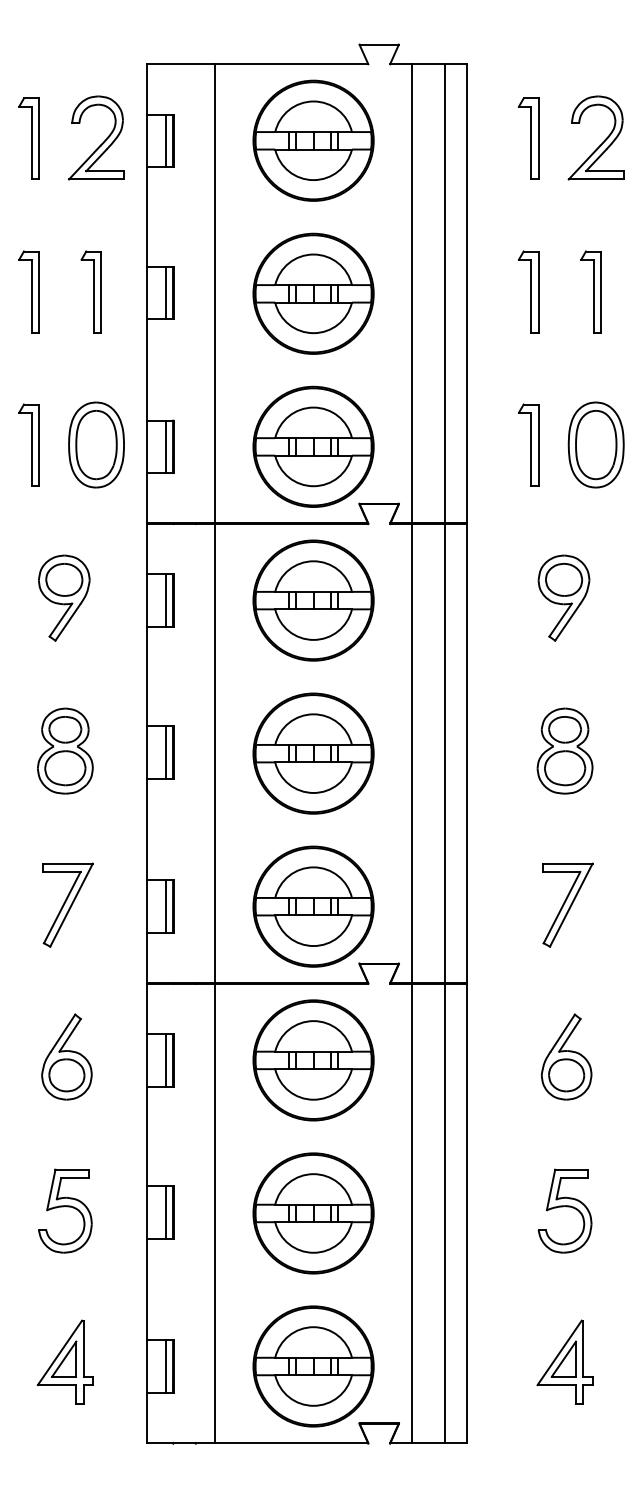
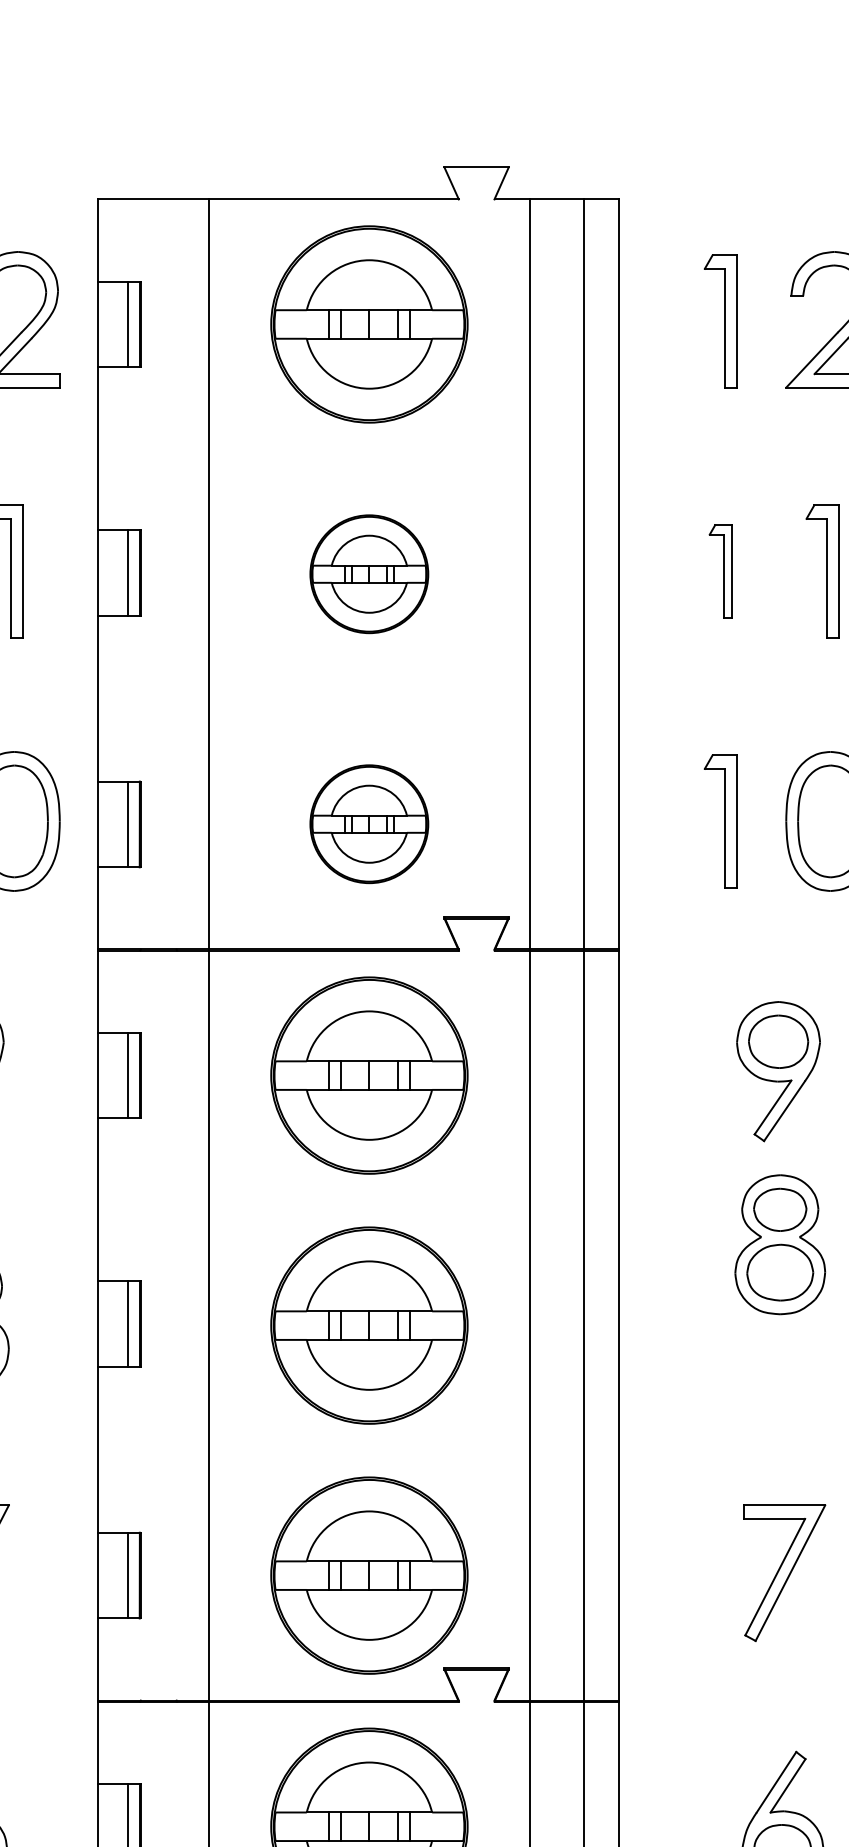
part: (528, 291) -> (720, 570), size x0.7
part: (313, 293) -> (369, 573), size x0.6
part: (313, 446) -> (369, 823), size x0.6
part: (564, 750) -> (779, 1243), moved

